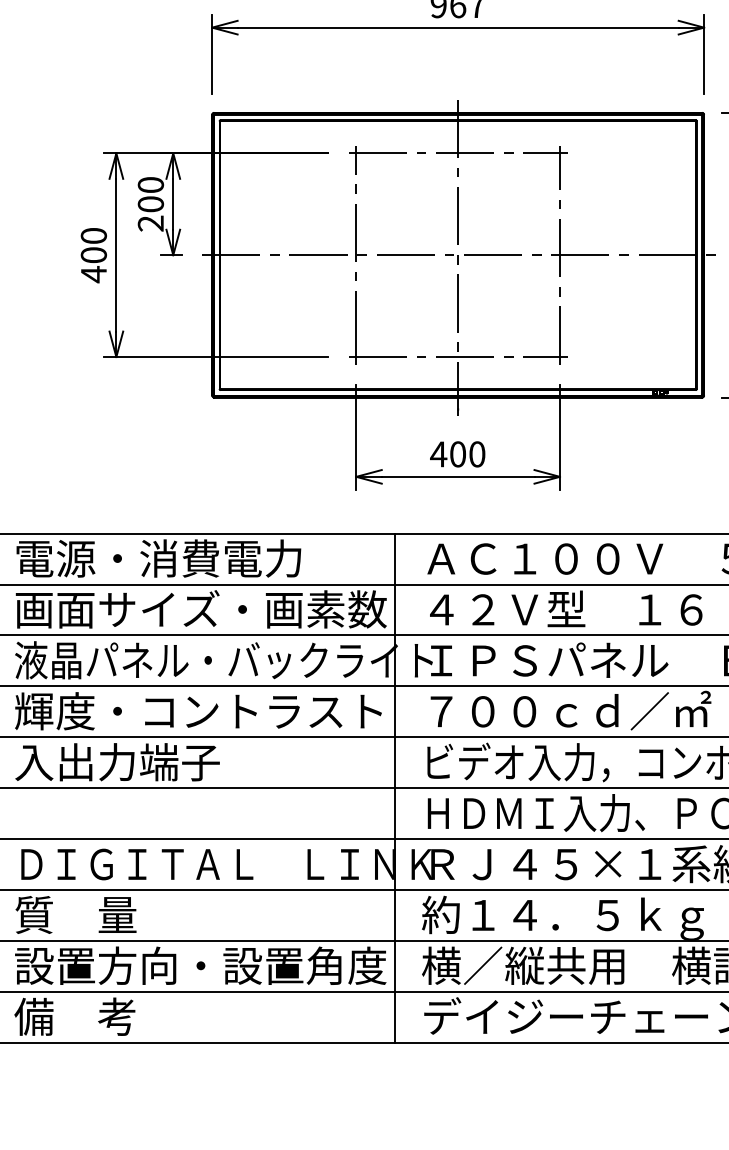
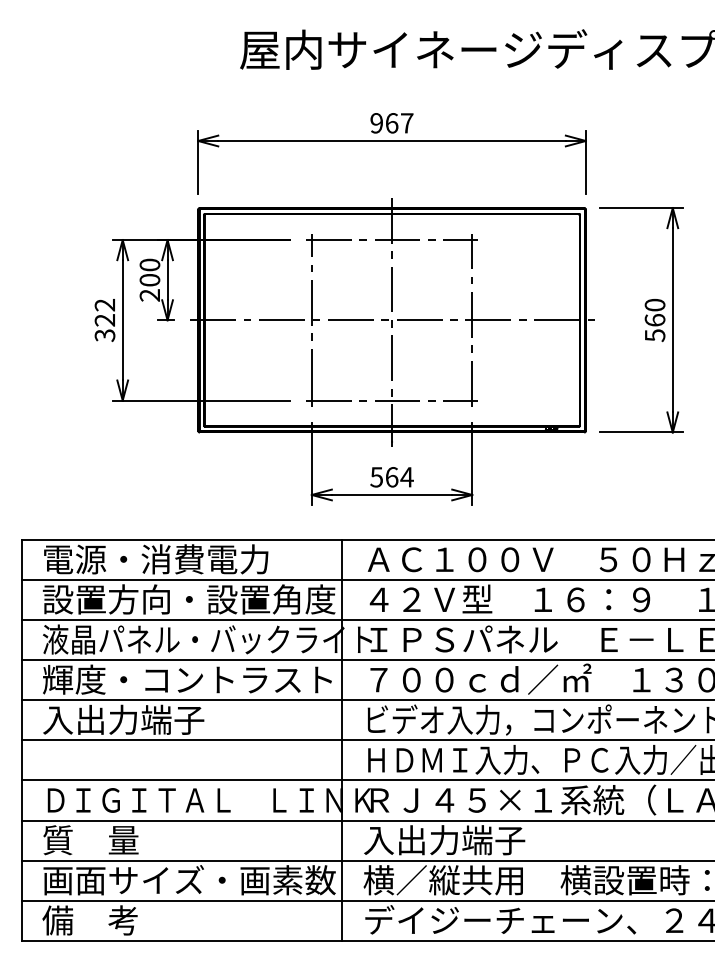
text: (93, 255) -> (104, 320), 400 -> 322
text: (457, 454) -> (391, 477), 400 -> 564
text: (199, 609) -> (188, 599), 画面サイズ・画素数 -> 設置方向・設置角度
text: (562, 917) -> (474, 842), 約１４．５ｋｇ -> 入出力端子
text: (199, 966) -> (188, 880), 設置方向・設置角度 -> 画面サイズ・画素数

